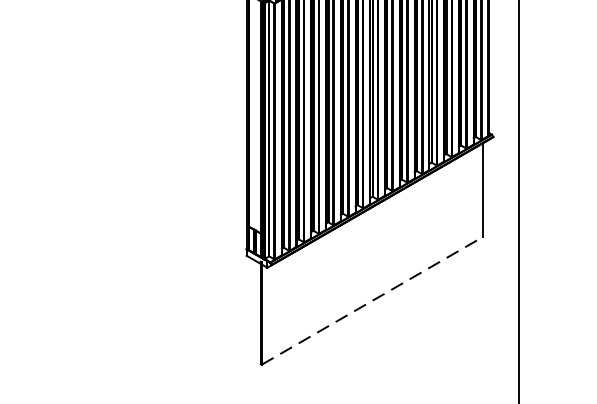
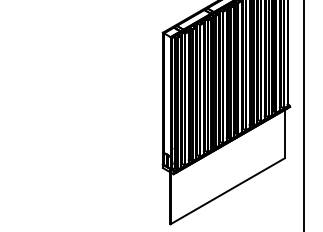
line: (371, 301) -> (227, 191), dashed -> solid

